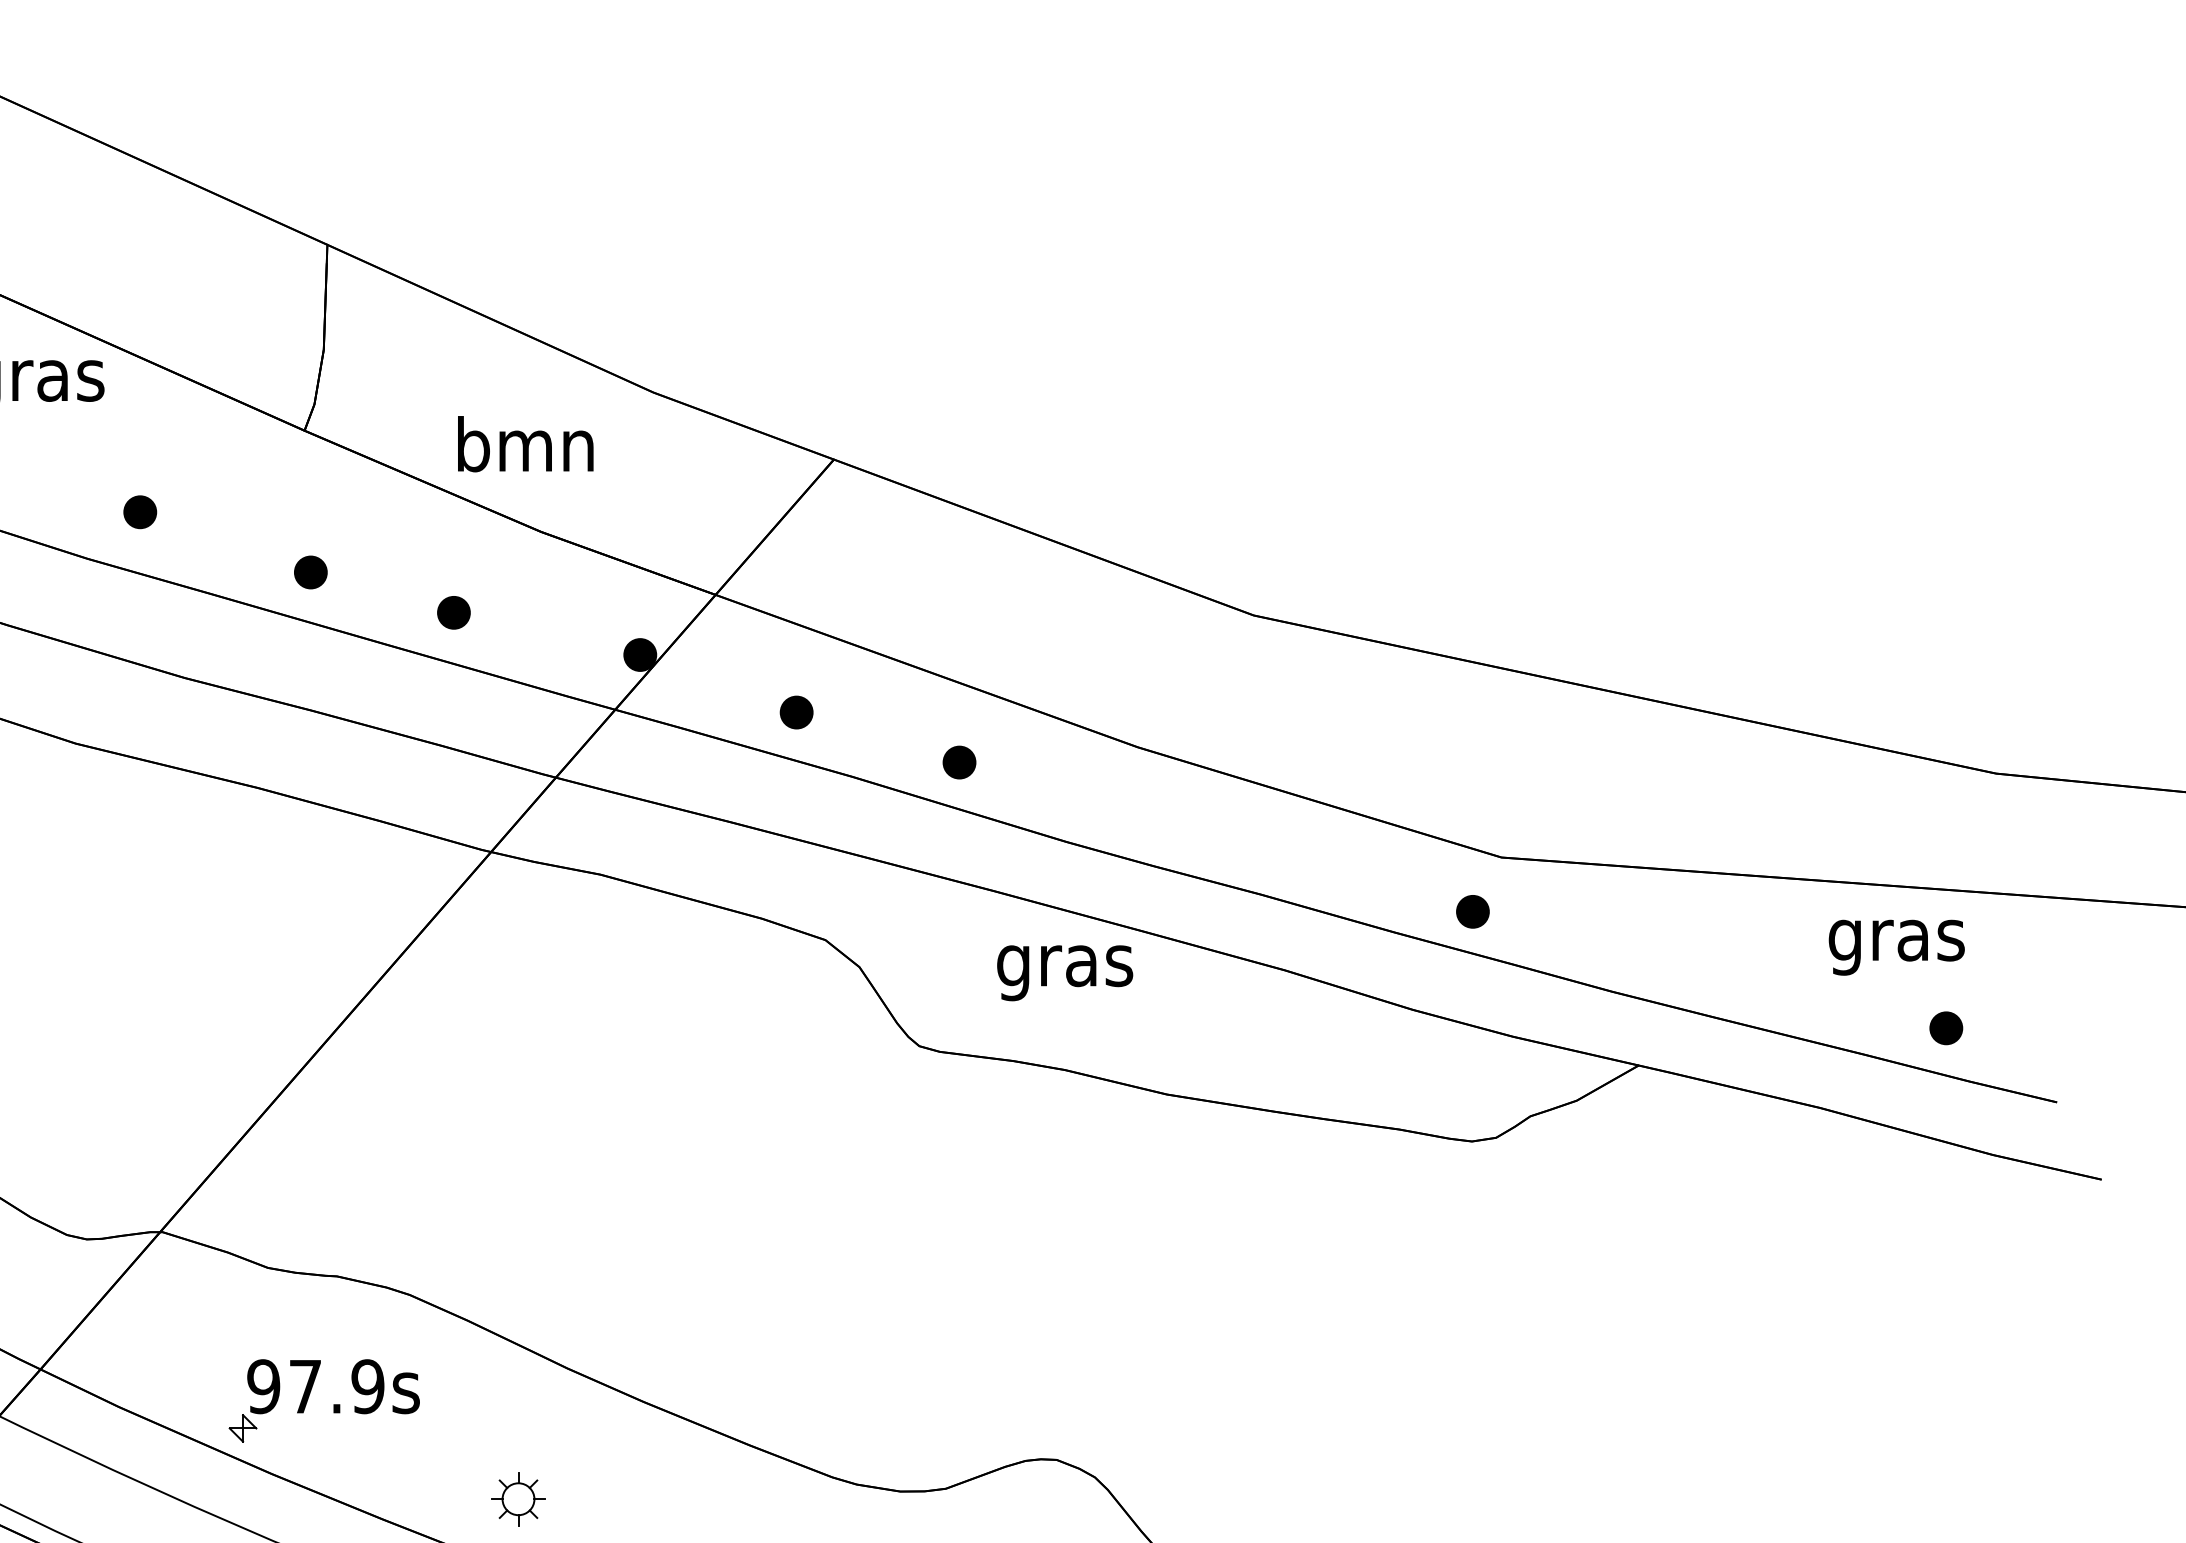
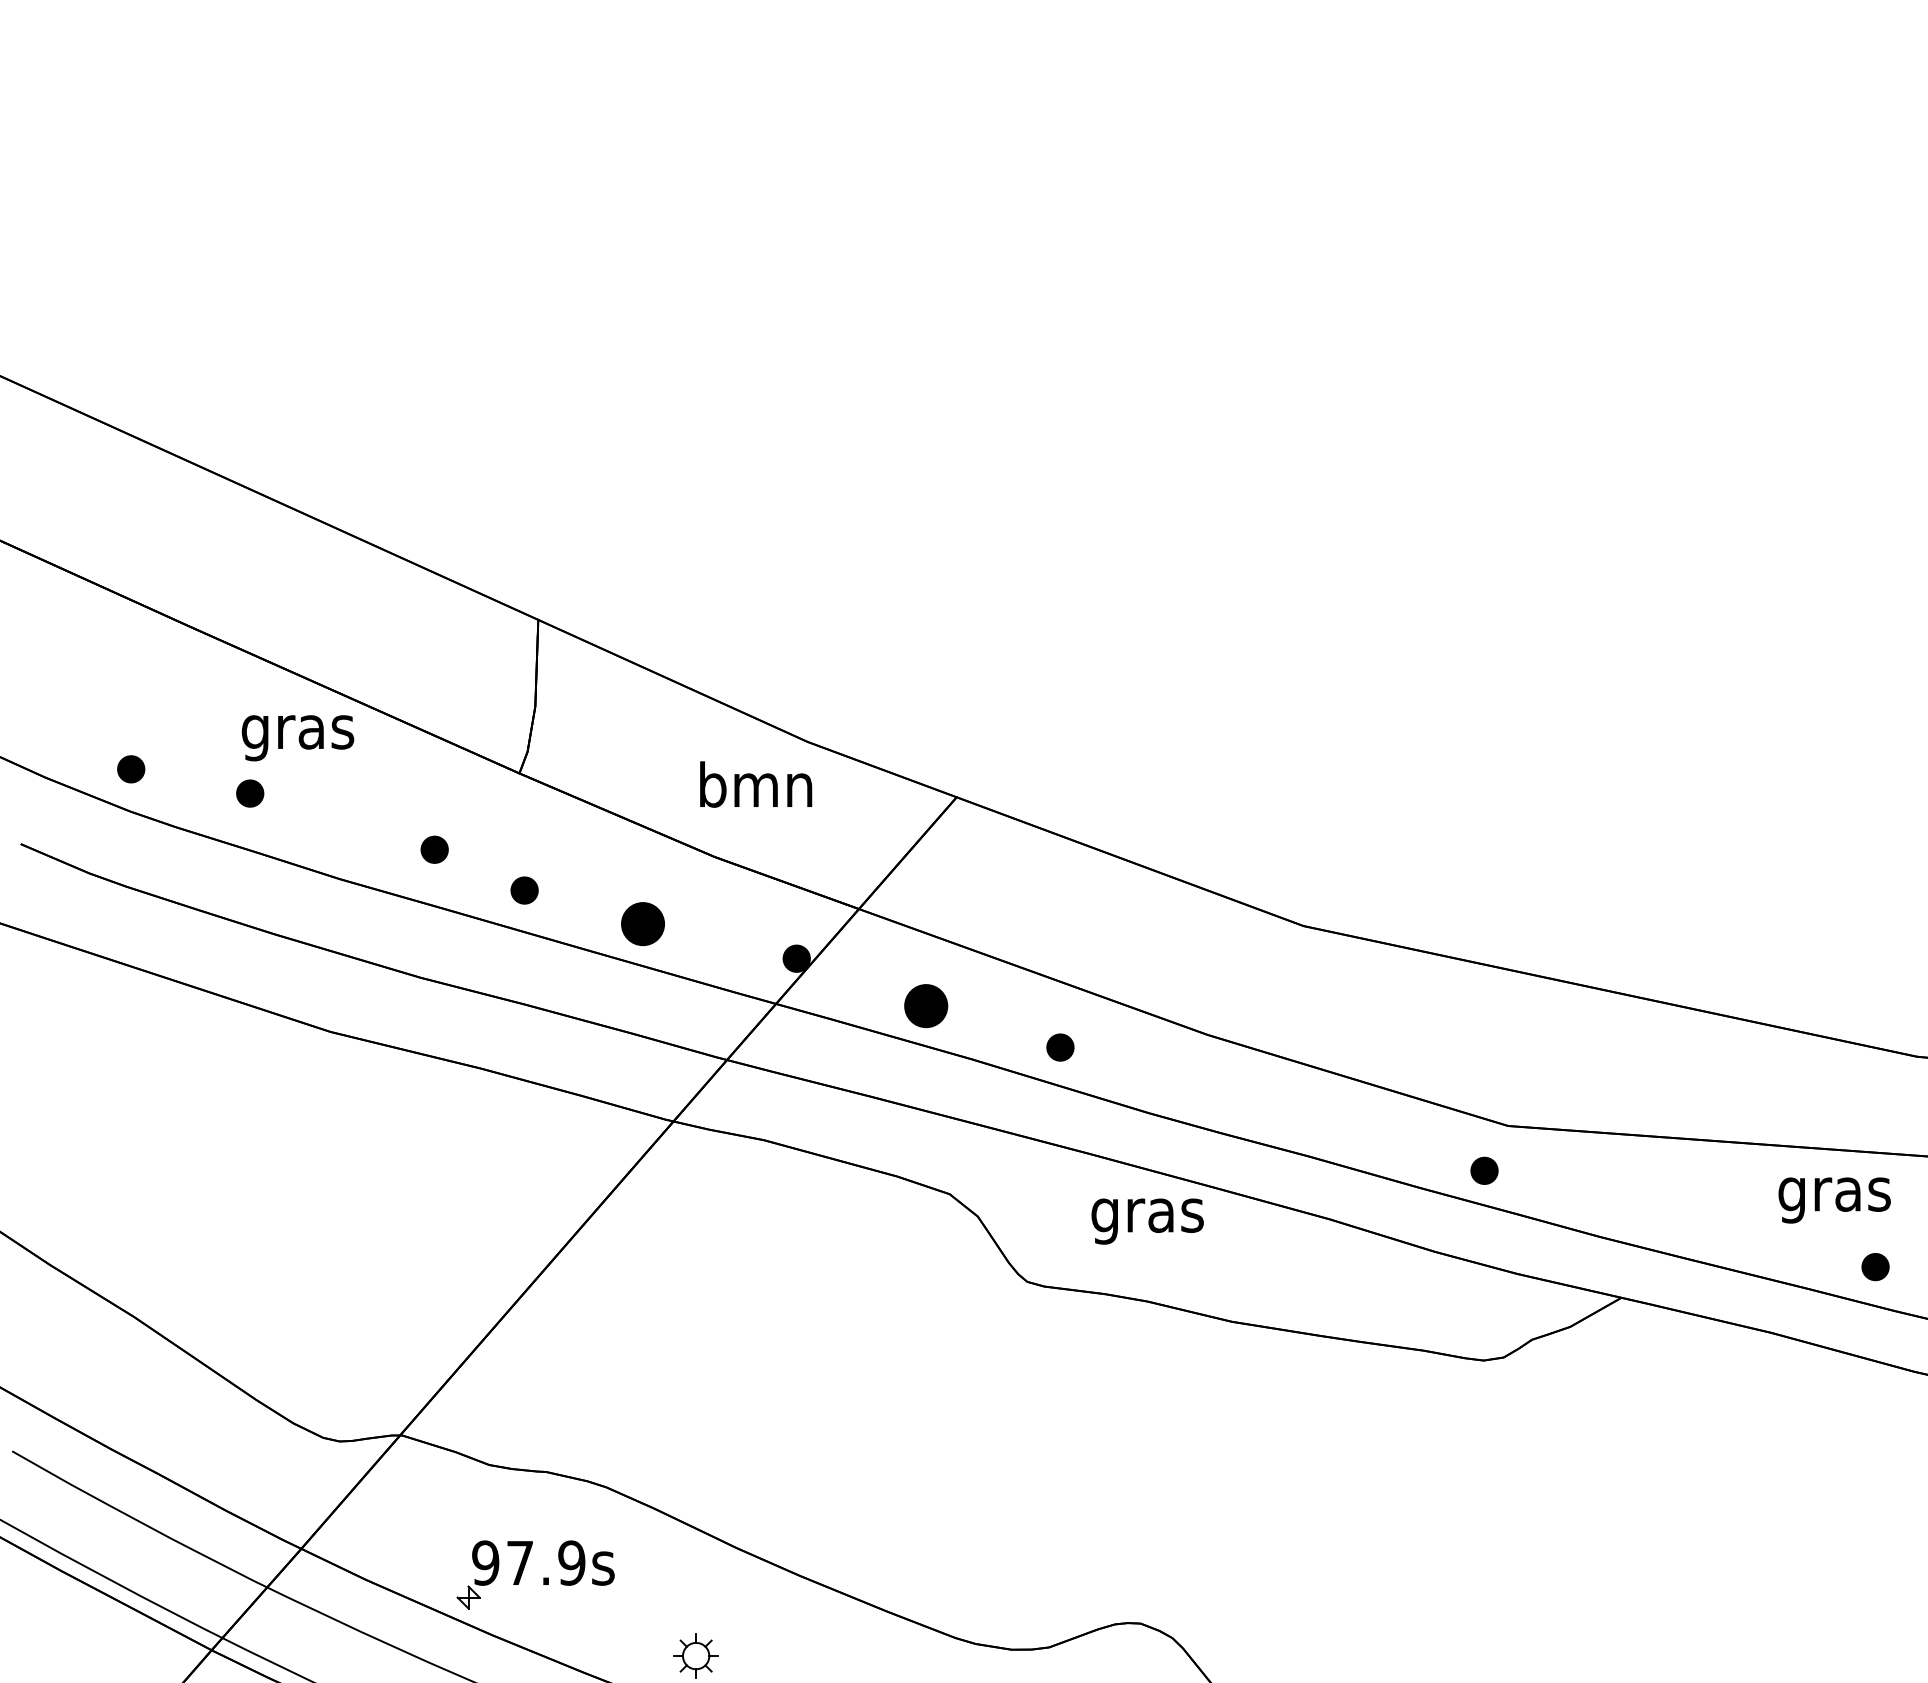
text: (526, 444) -> (756, 784), moved
part: (140, 511) -> (434, 849), moved
part: (453, 612) -> (642, 923), size x1.6
part: (796, 712) -> (925, 1006), size x1.6

